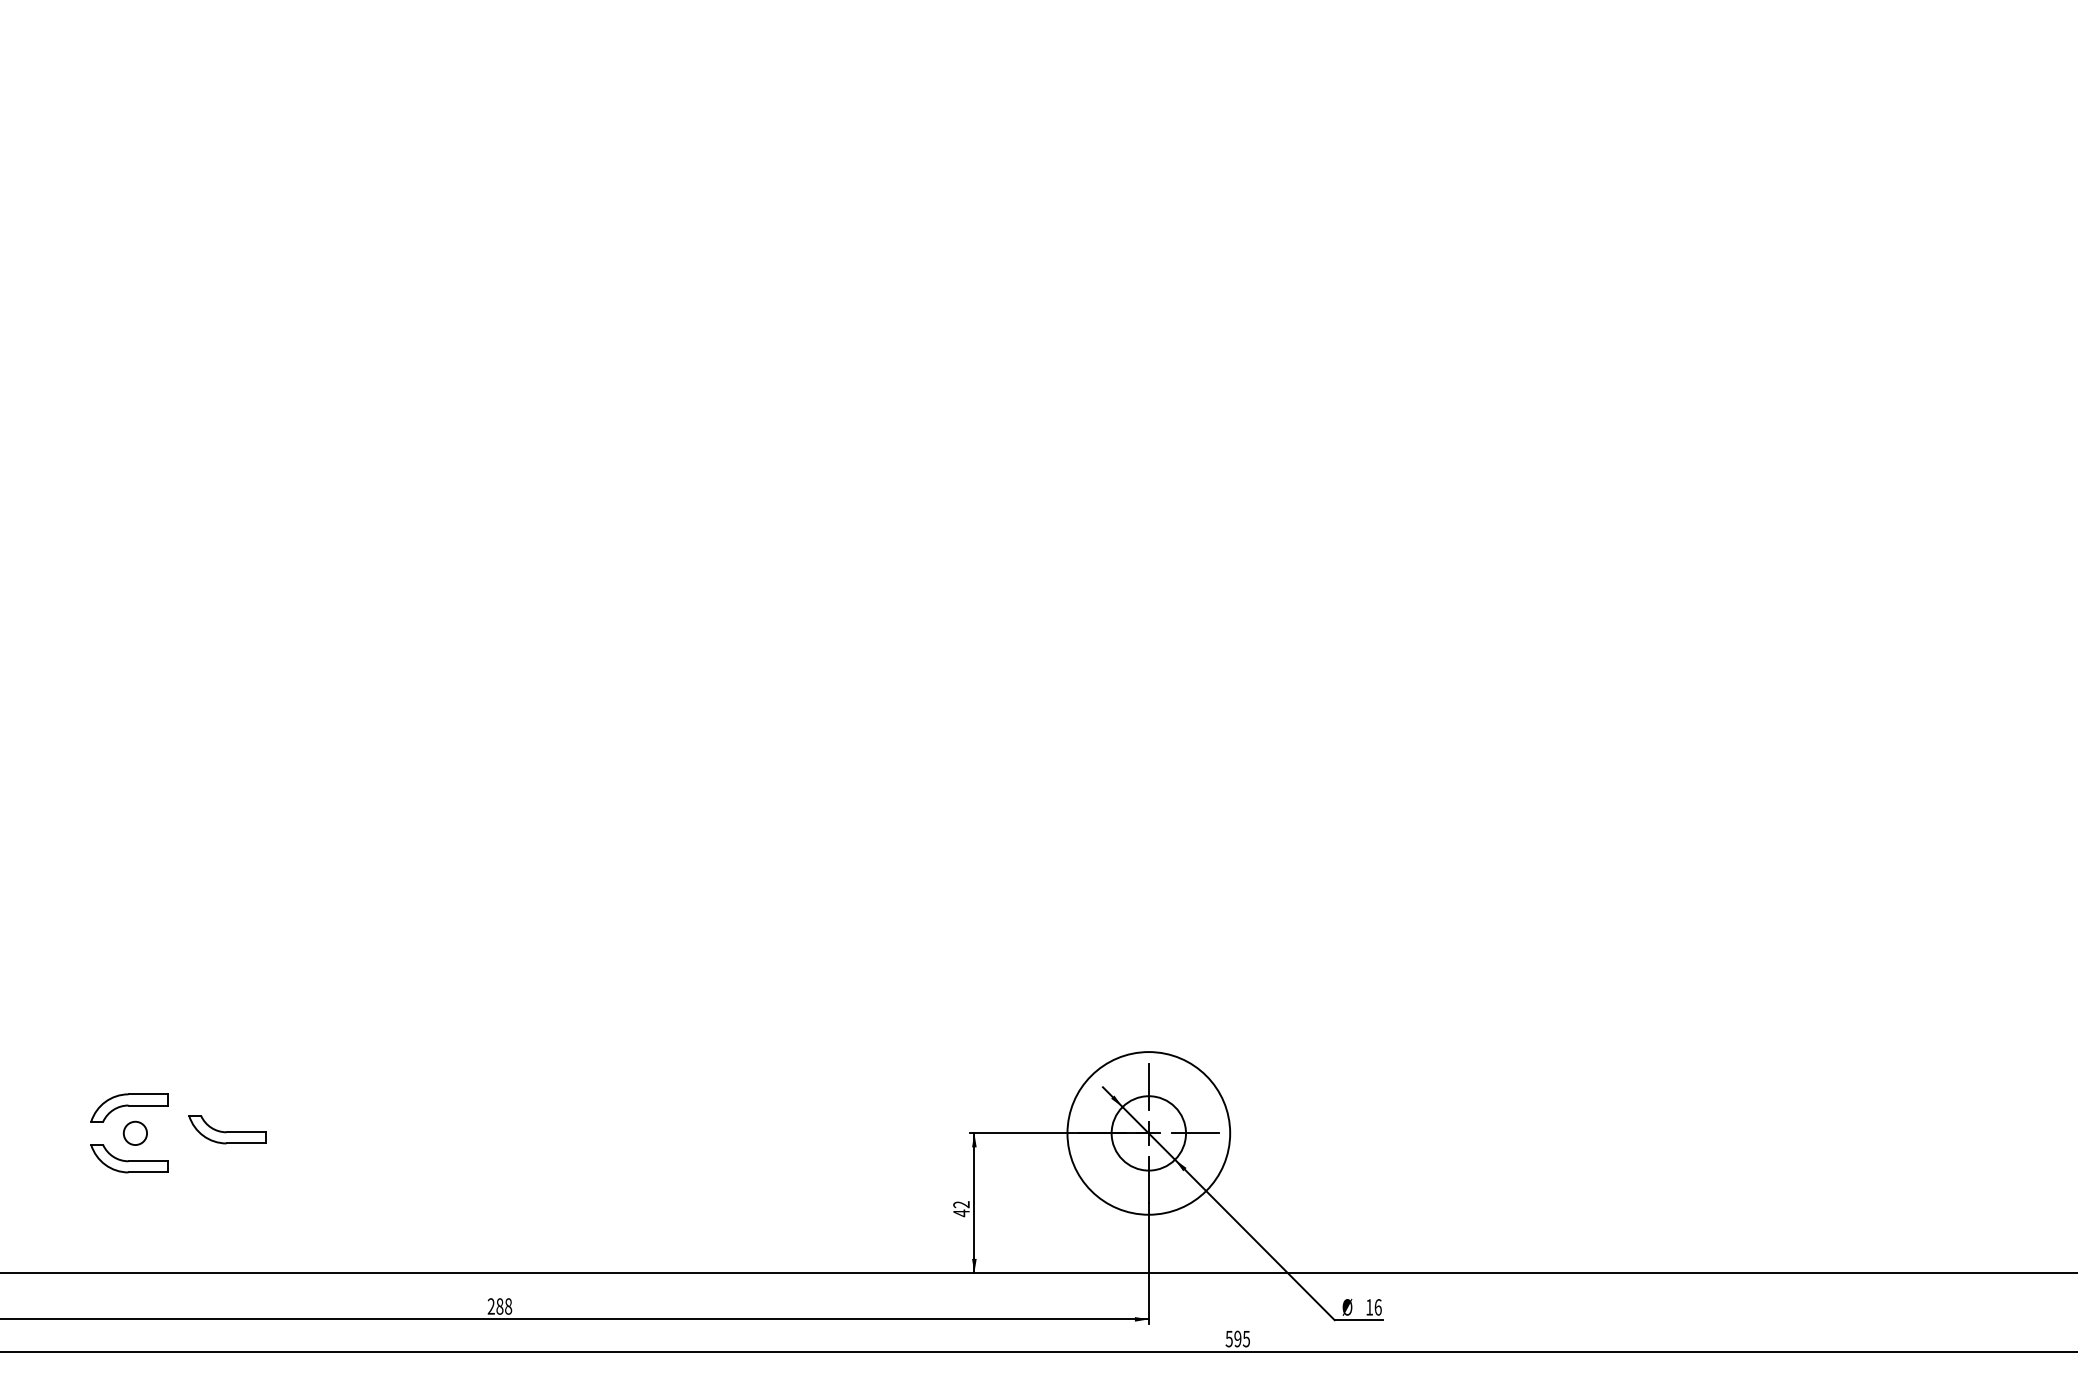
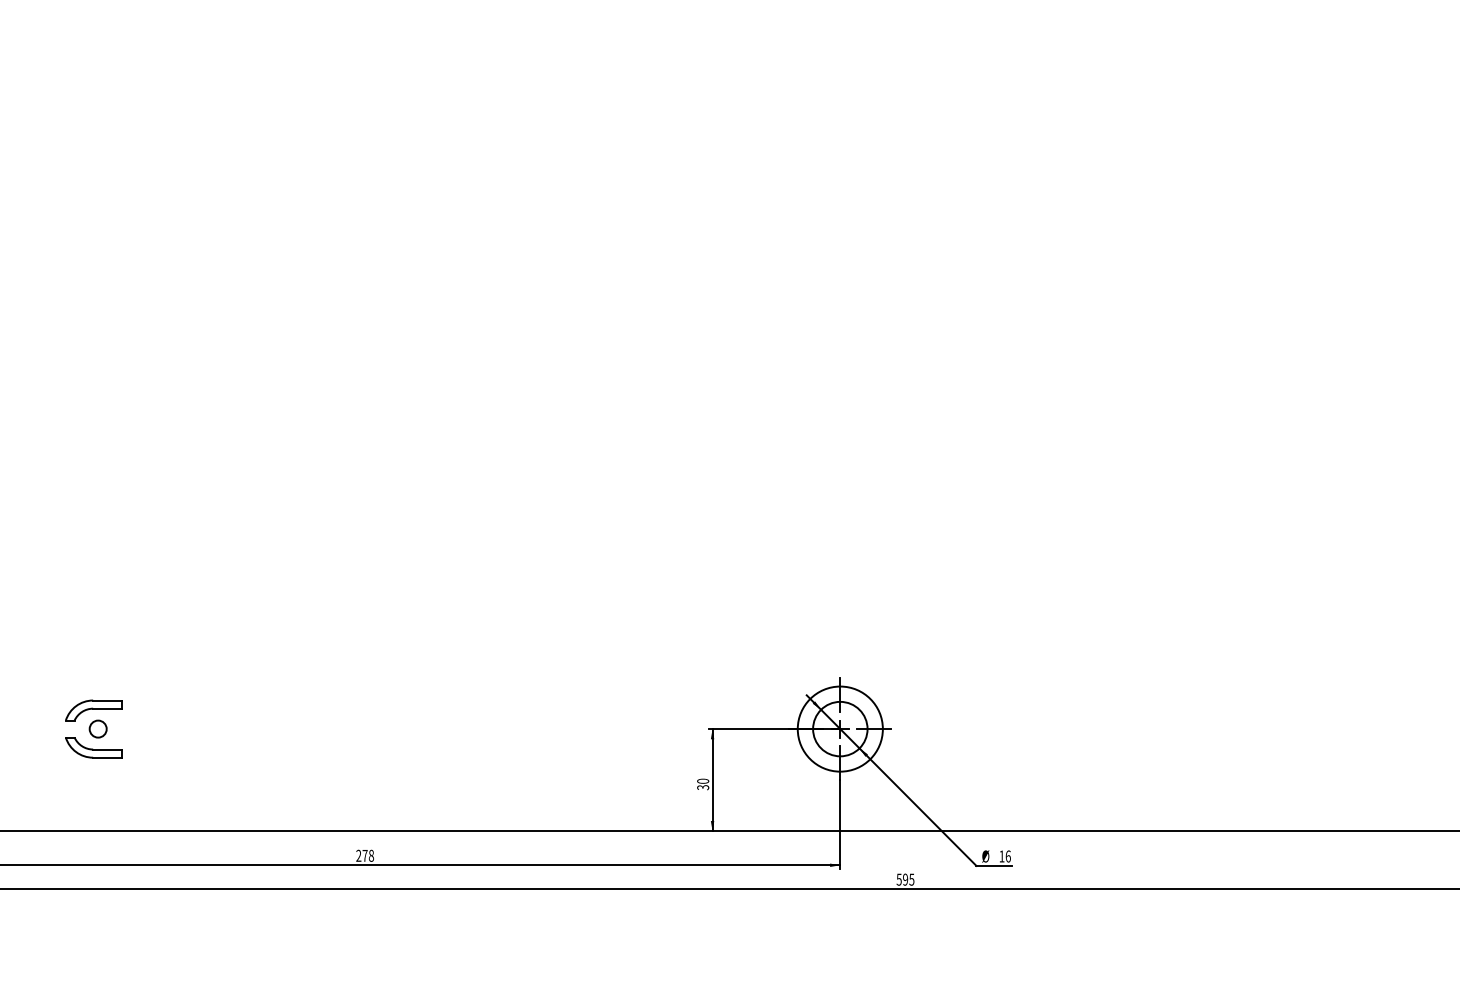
part: (227, 1129) -> (165, 726), removed
circle: (1148, 1133) -> (840, 729), size x0.71
text: (961, 1209) -> (703, 784), 42 -> 30
text: (499, 1306) -> (364, 855), 288 -> 278

